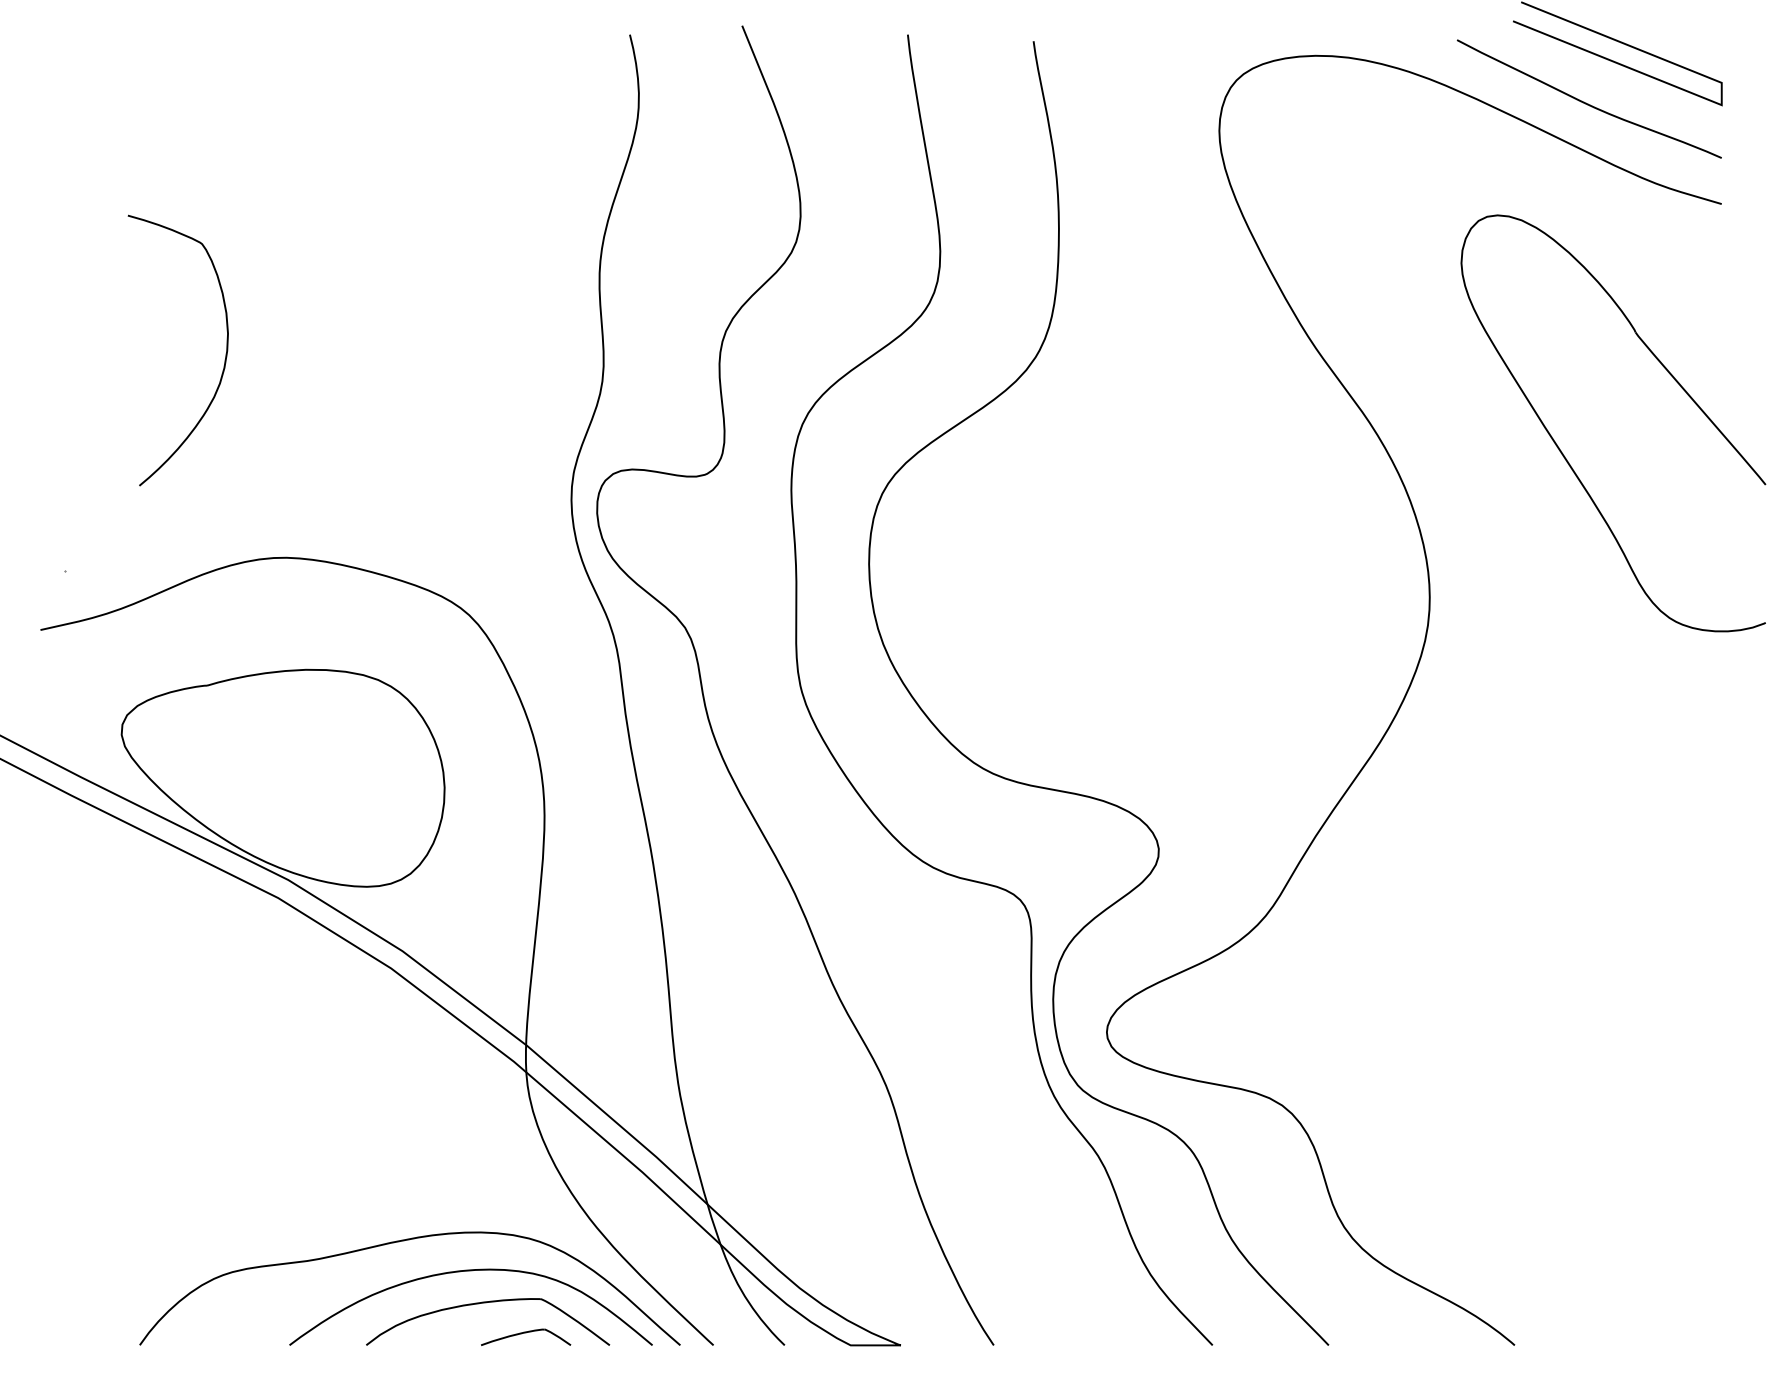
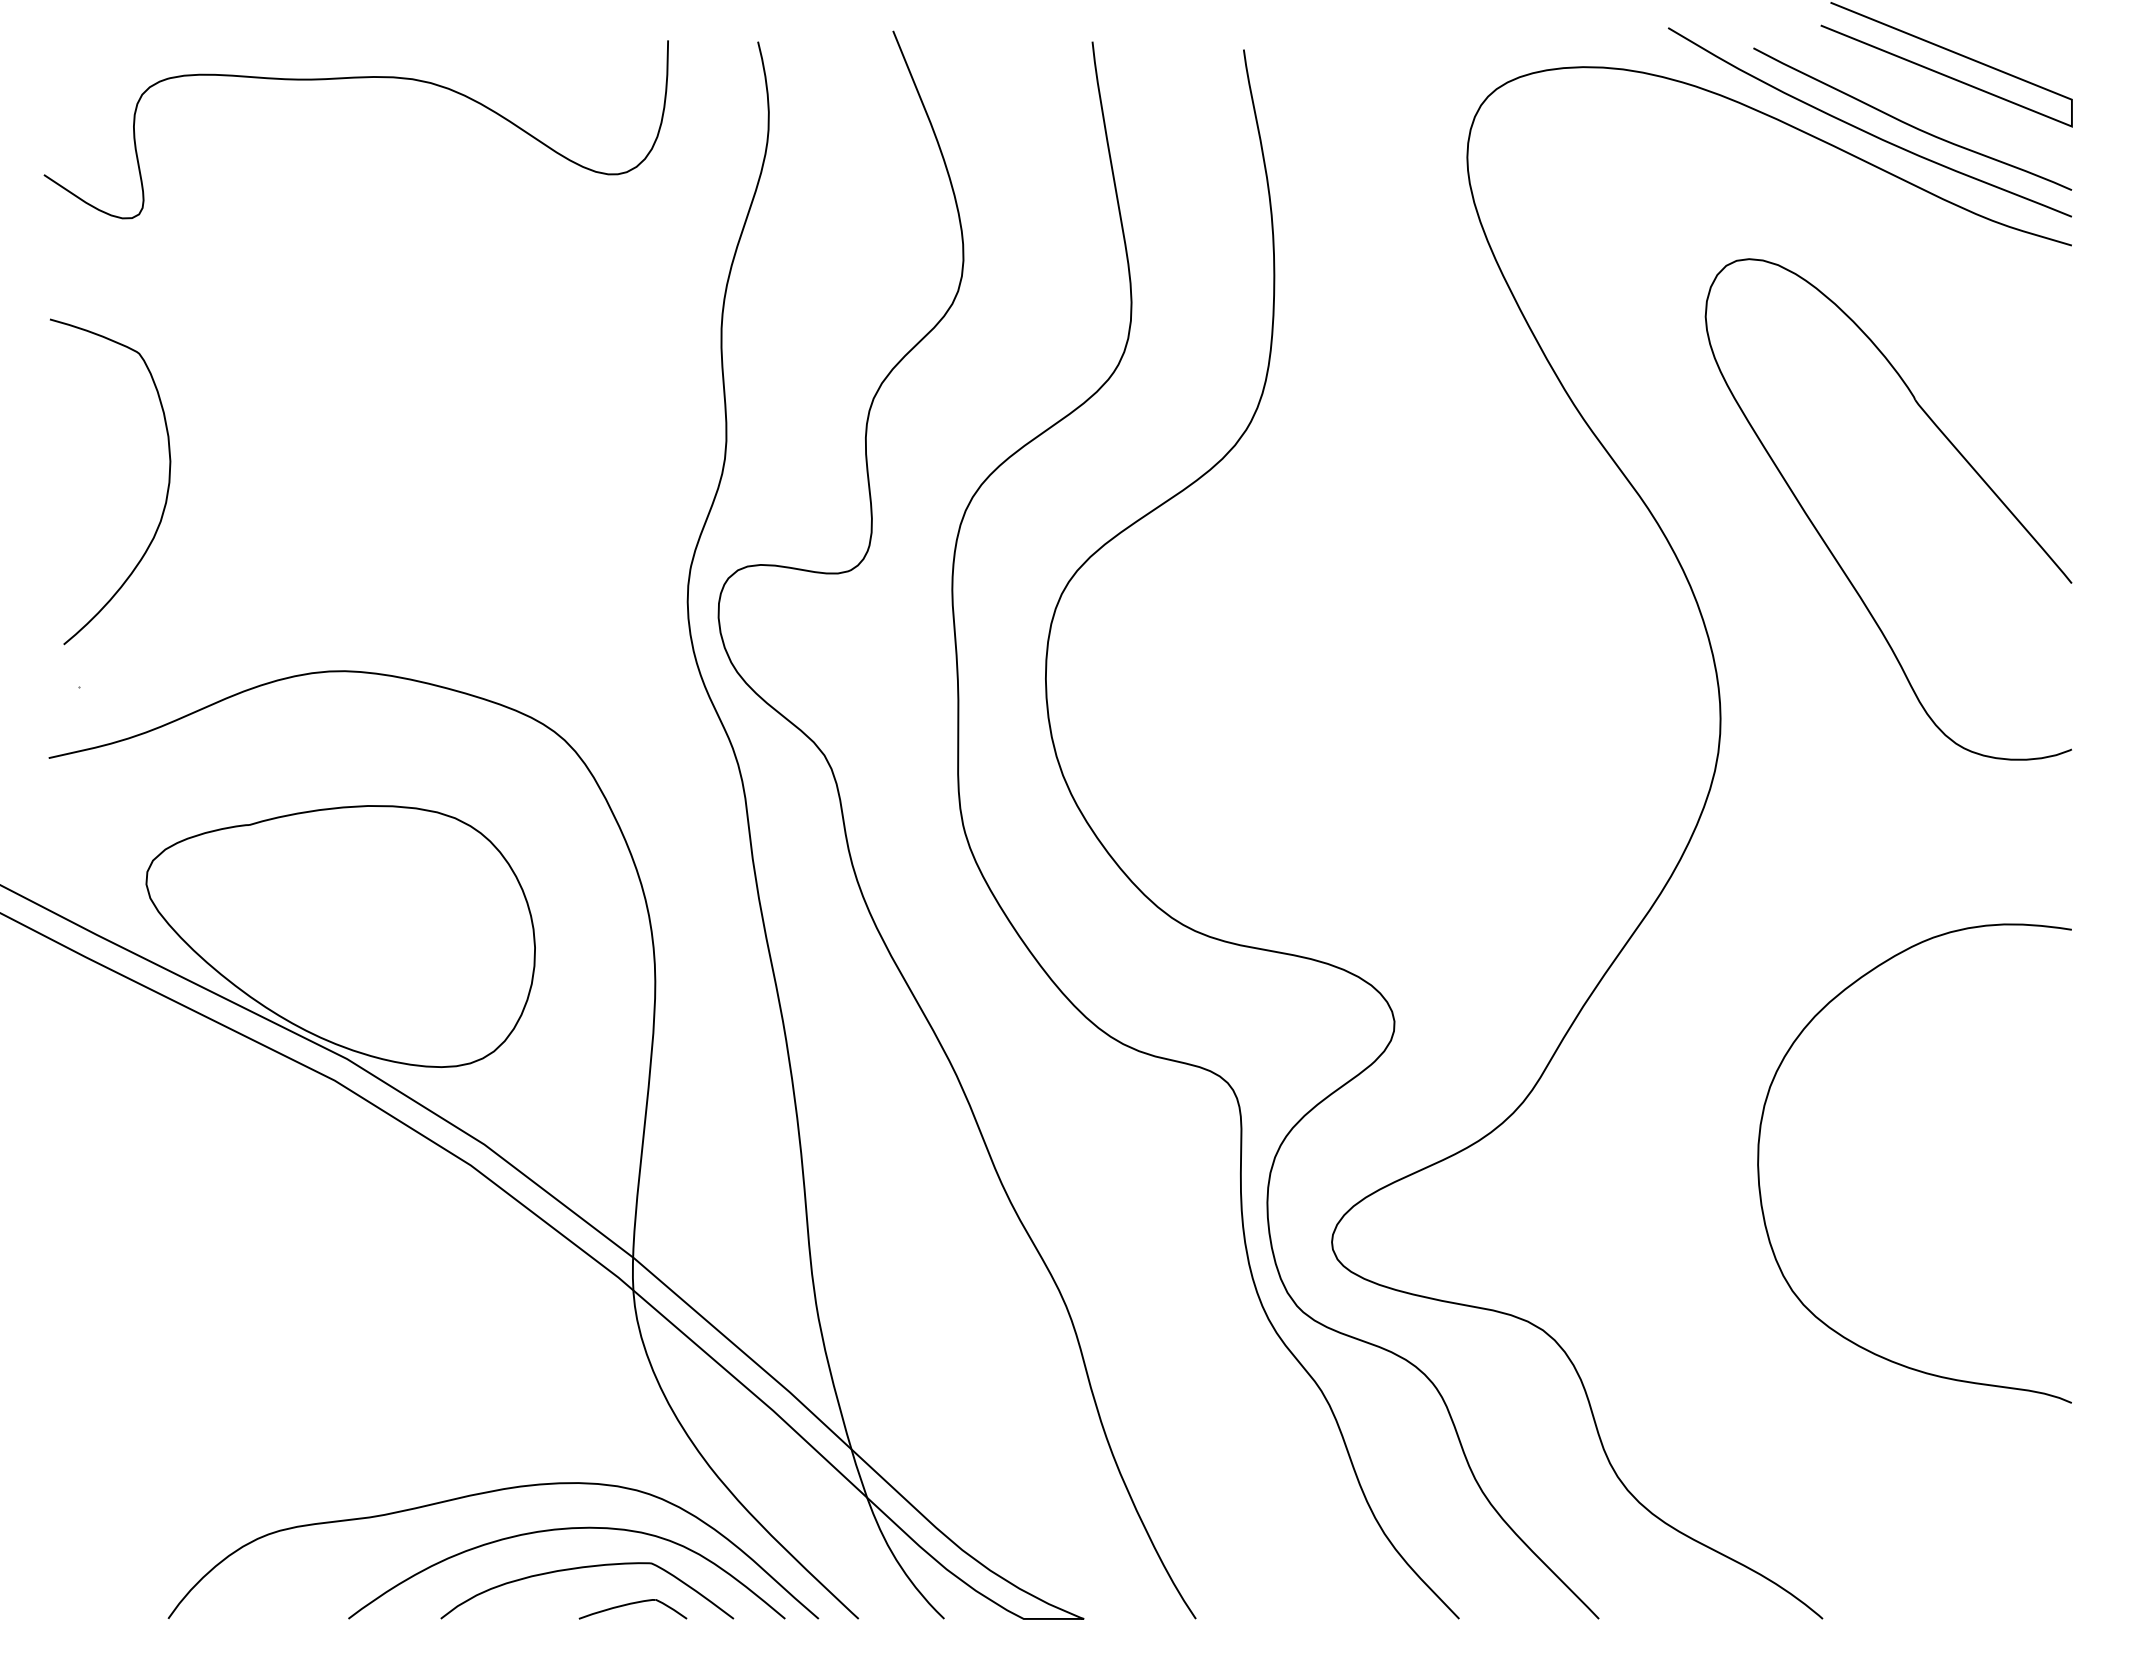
curve: (295, 65) -> (355, 78), added
curve: (1550, 108) -> (1865, 130), added
curve: (224, 359) -> (166, 492), moved
part: (1562, 452) -> (1827, 544), moved
curve: (1462, 965) -> (1759, 1161), added

